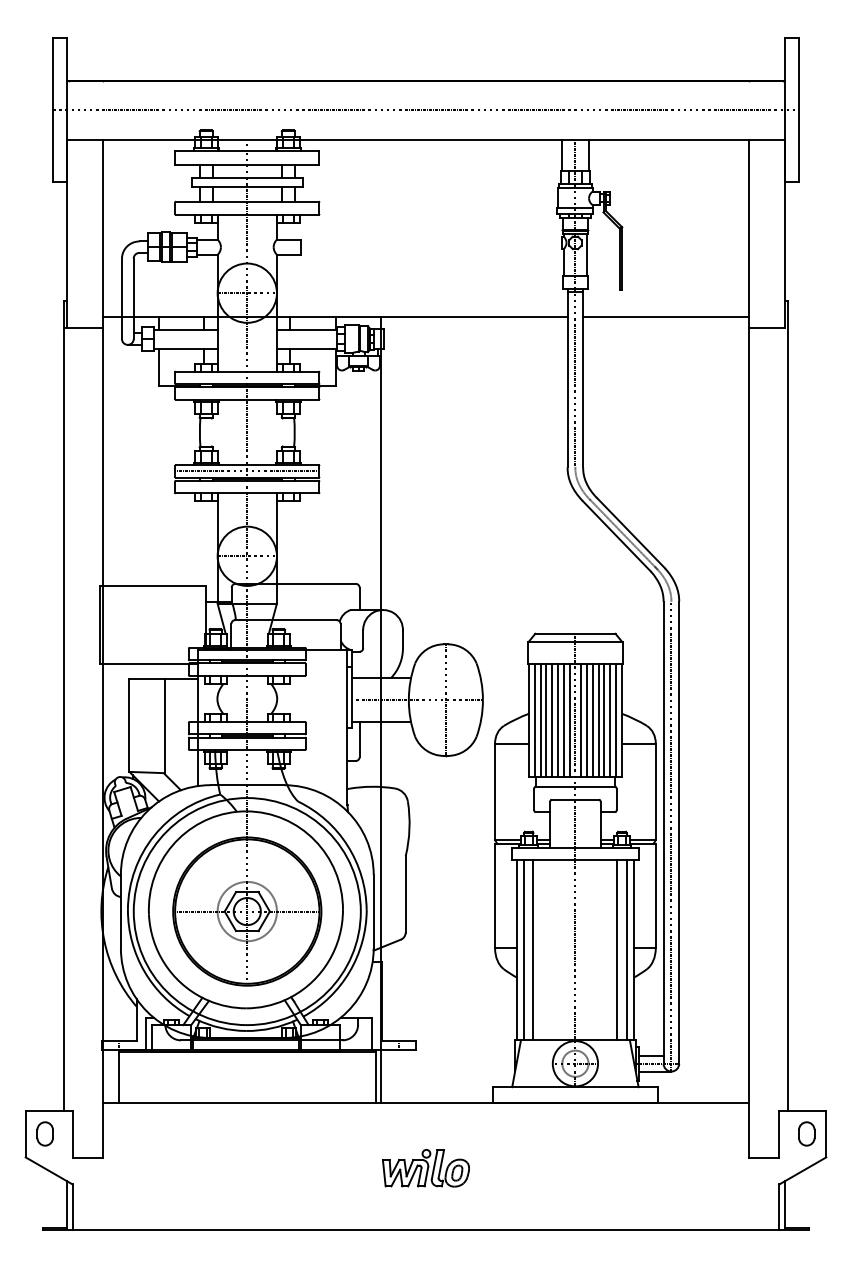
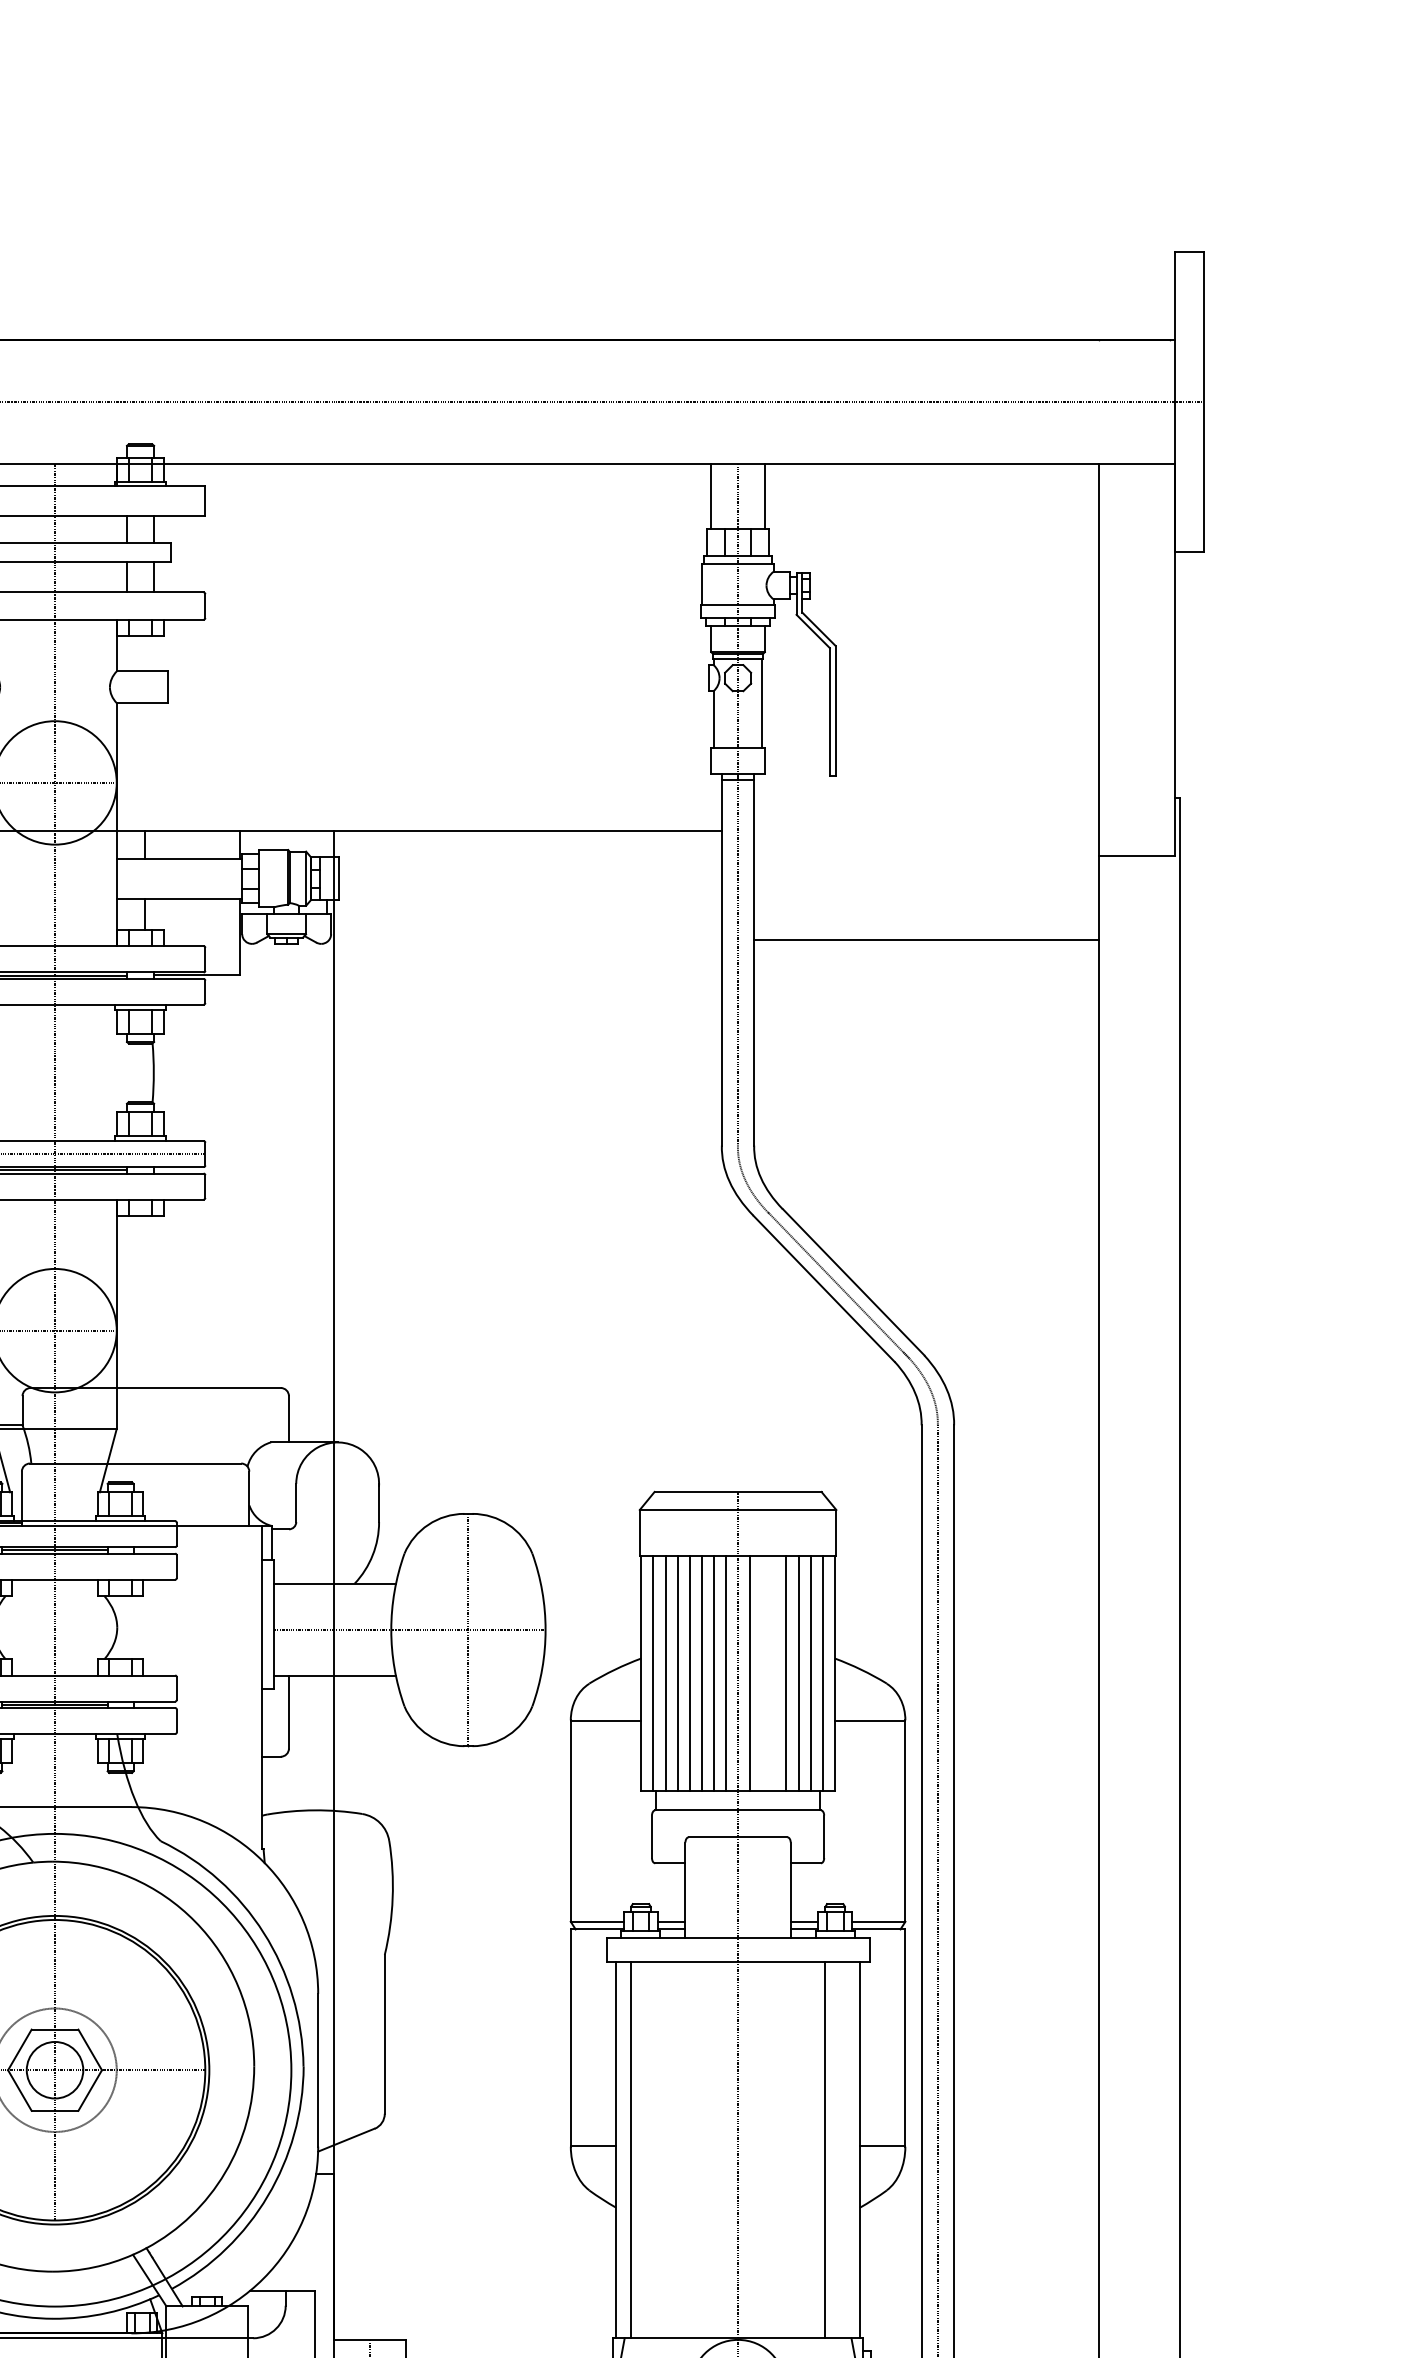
line: (665, 316) -> (925, 939), moved
line: (587, 720) -> (763, 1672), removed
line: (592, 720) -> (773, 1672), removed
line: (533, 949) -> (650, 2149), removed
line: (626, 949) -> (844, 2149), removed

